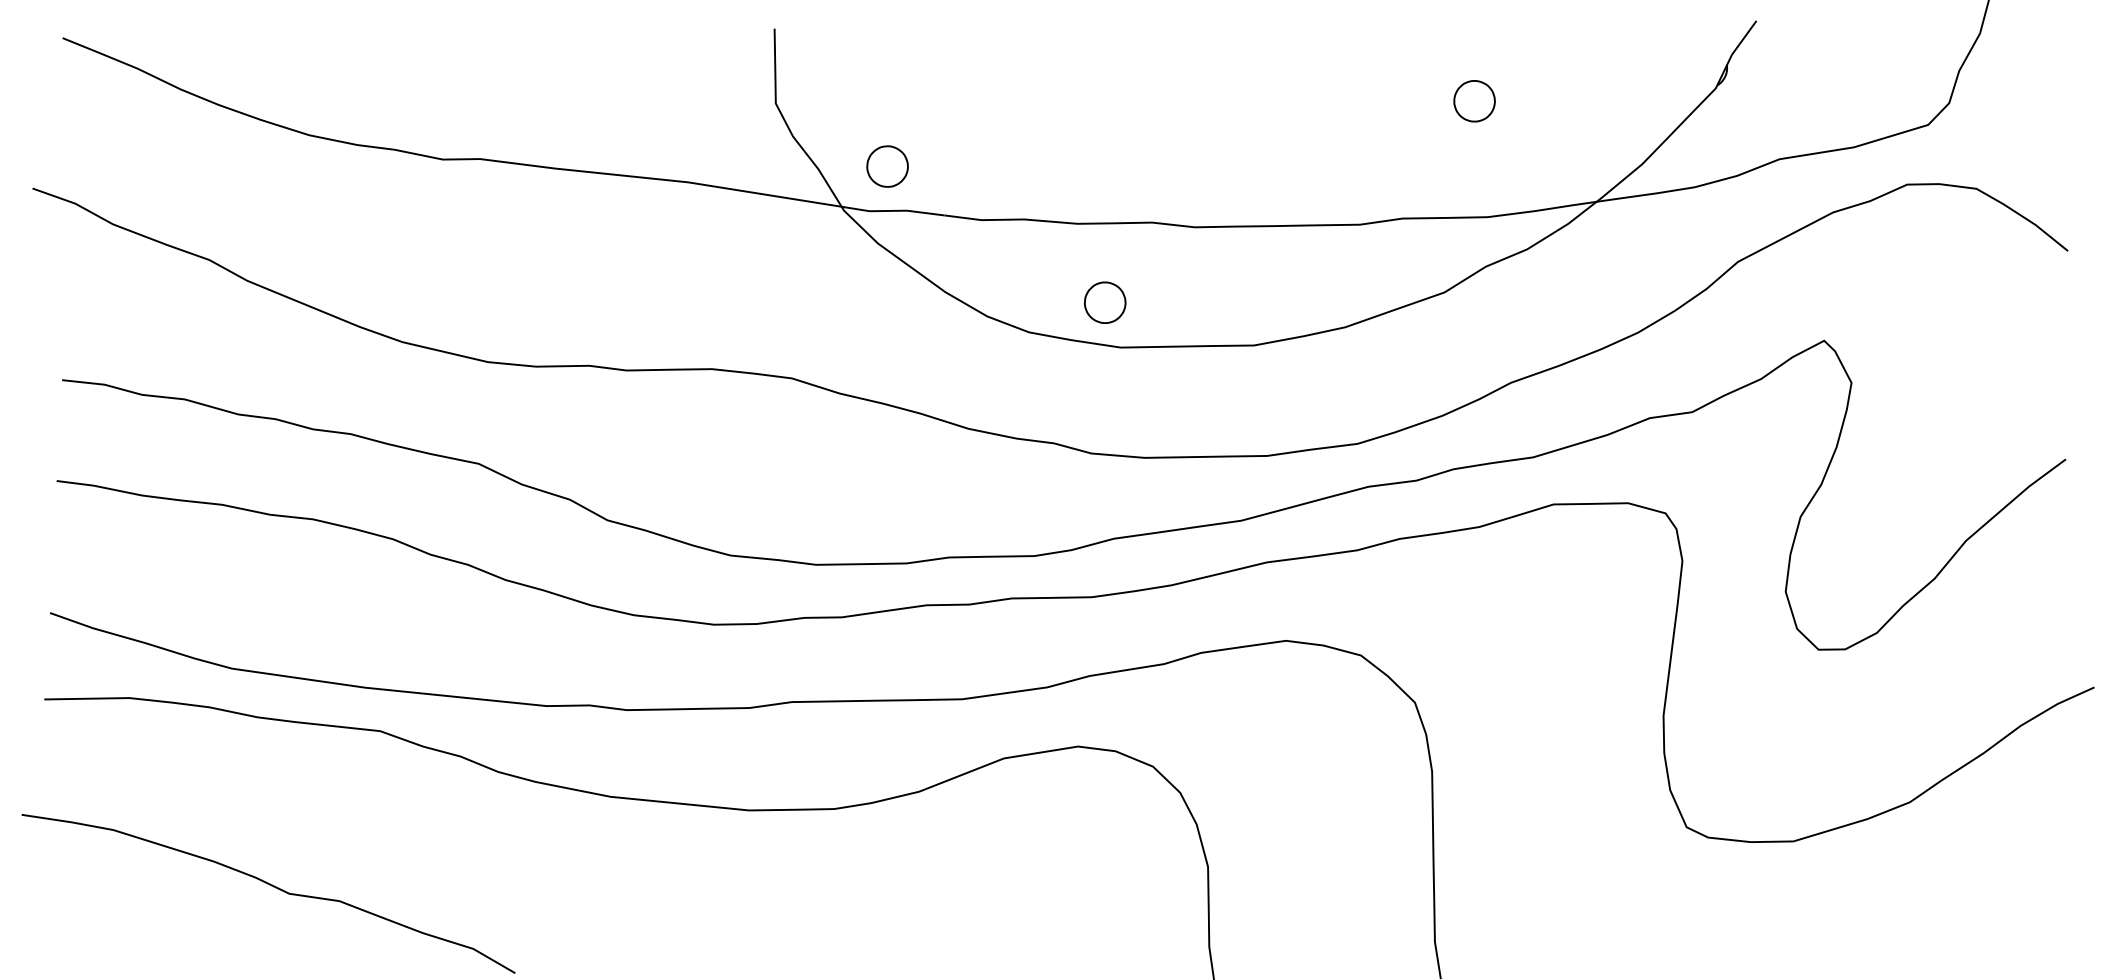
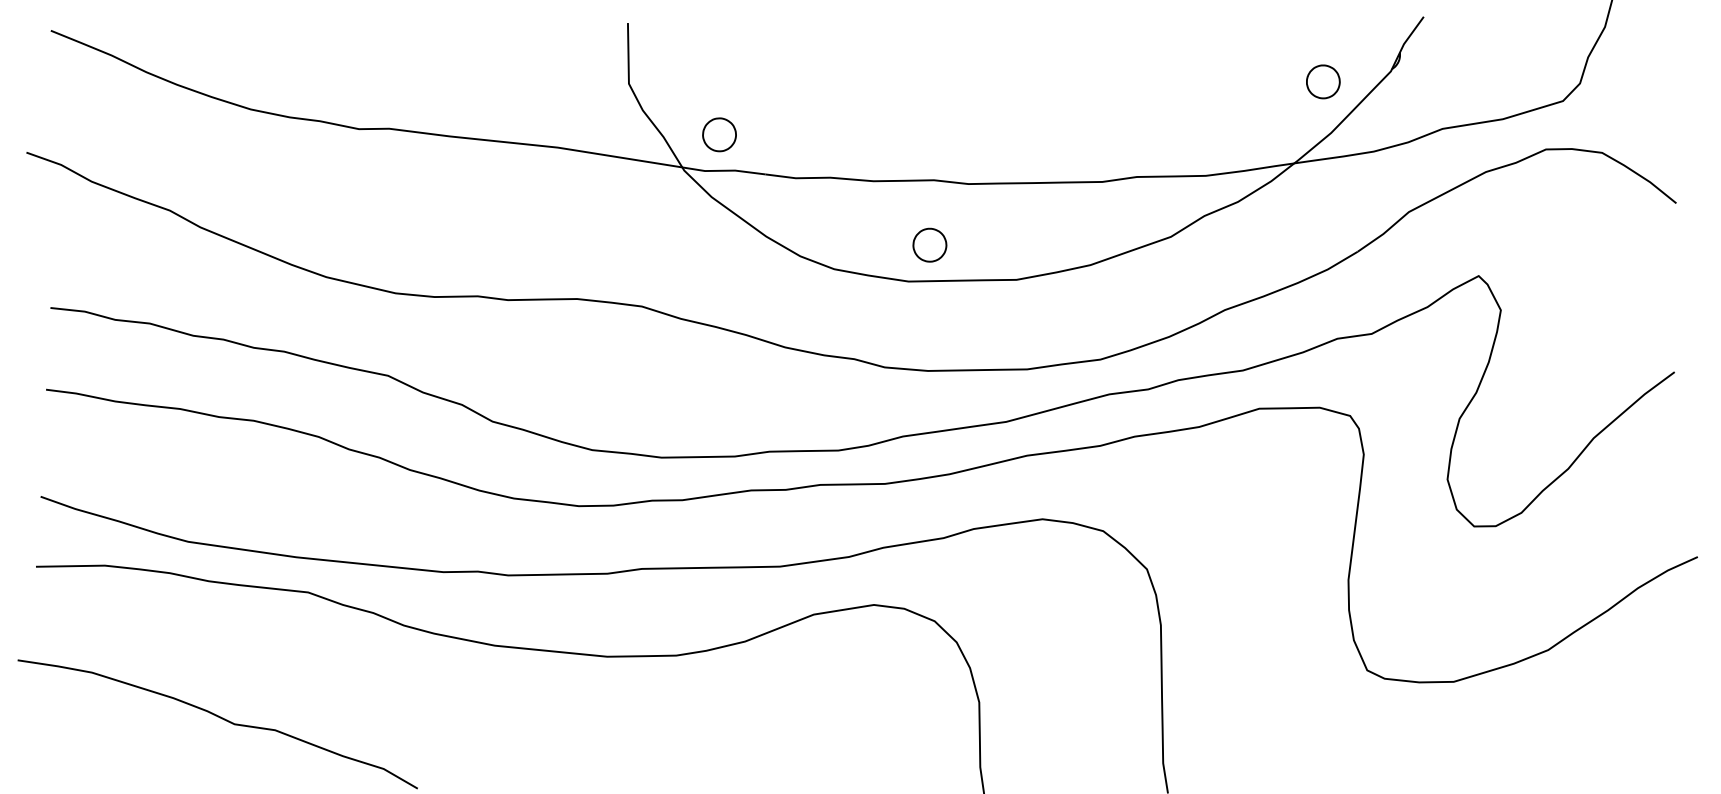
part: (1474, 100) -> (1323, 81), moved
part: (1104, 301) -> (929, 244), moved

